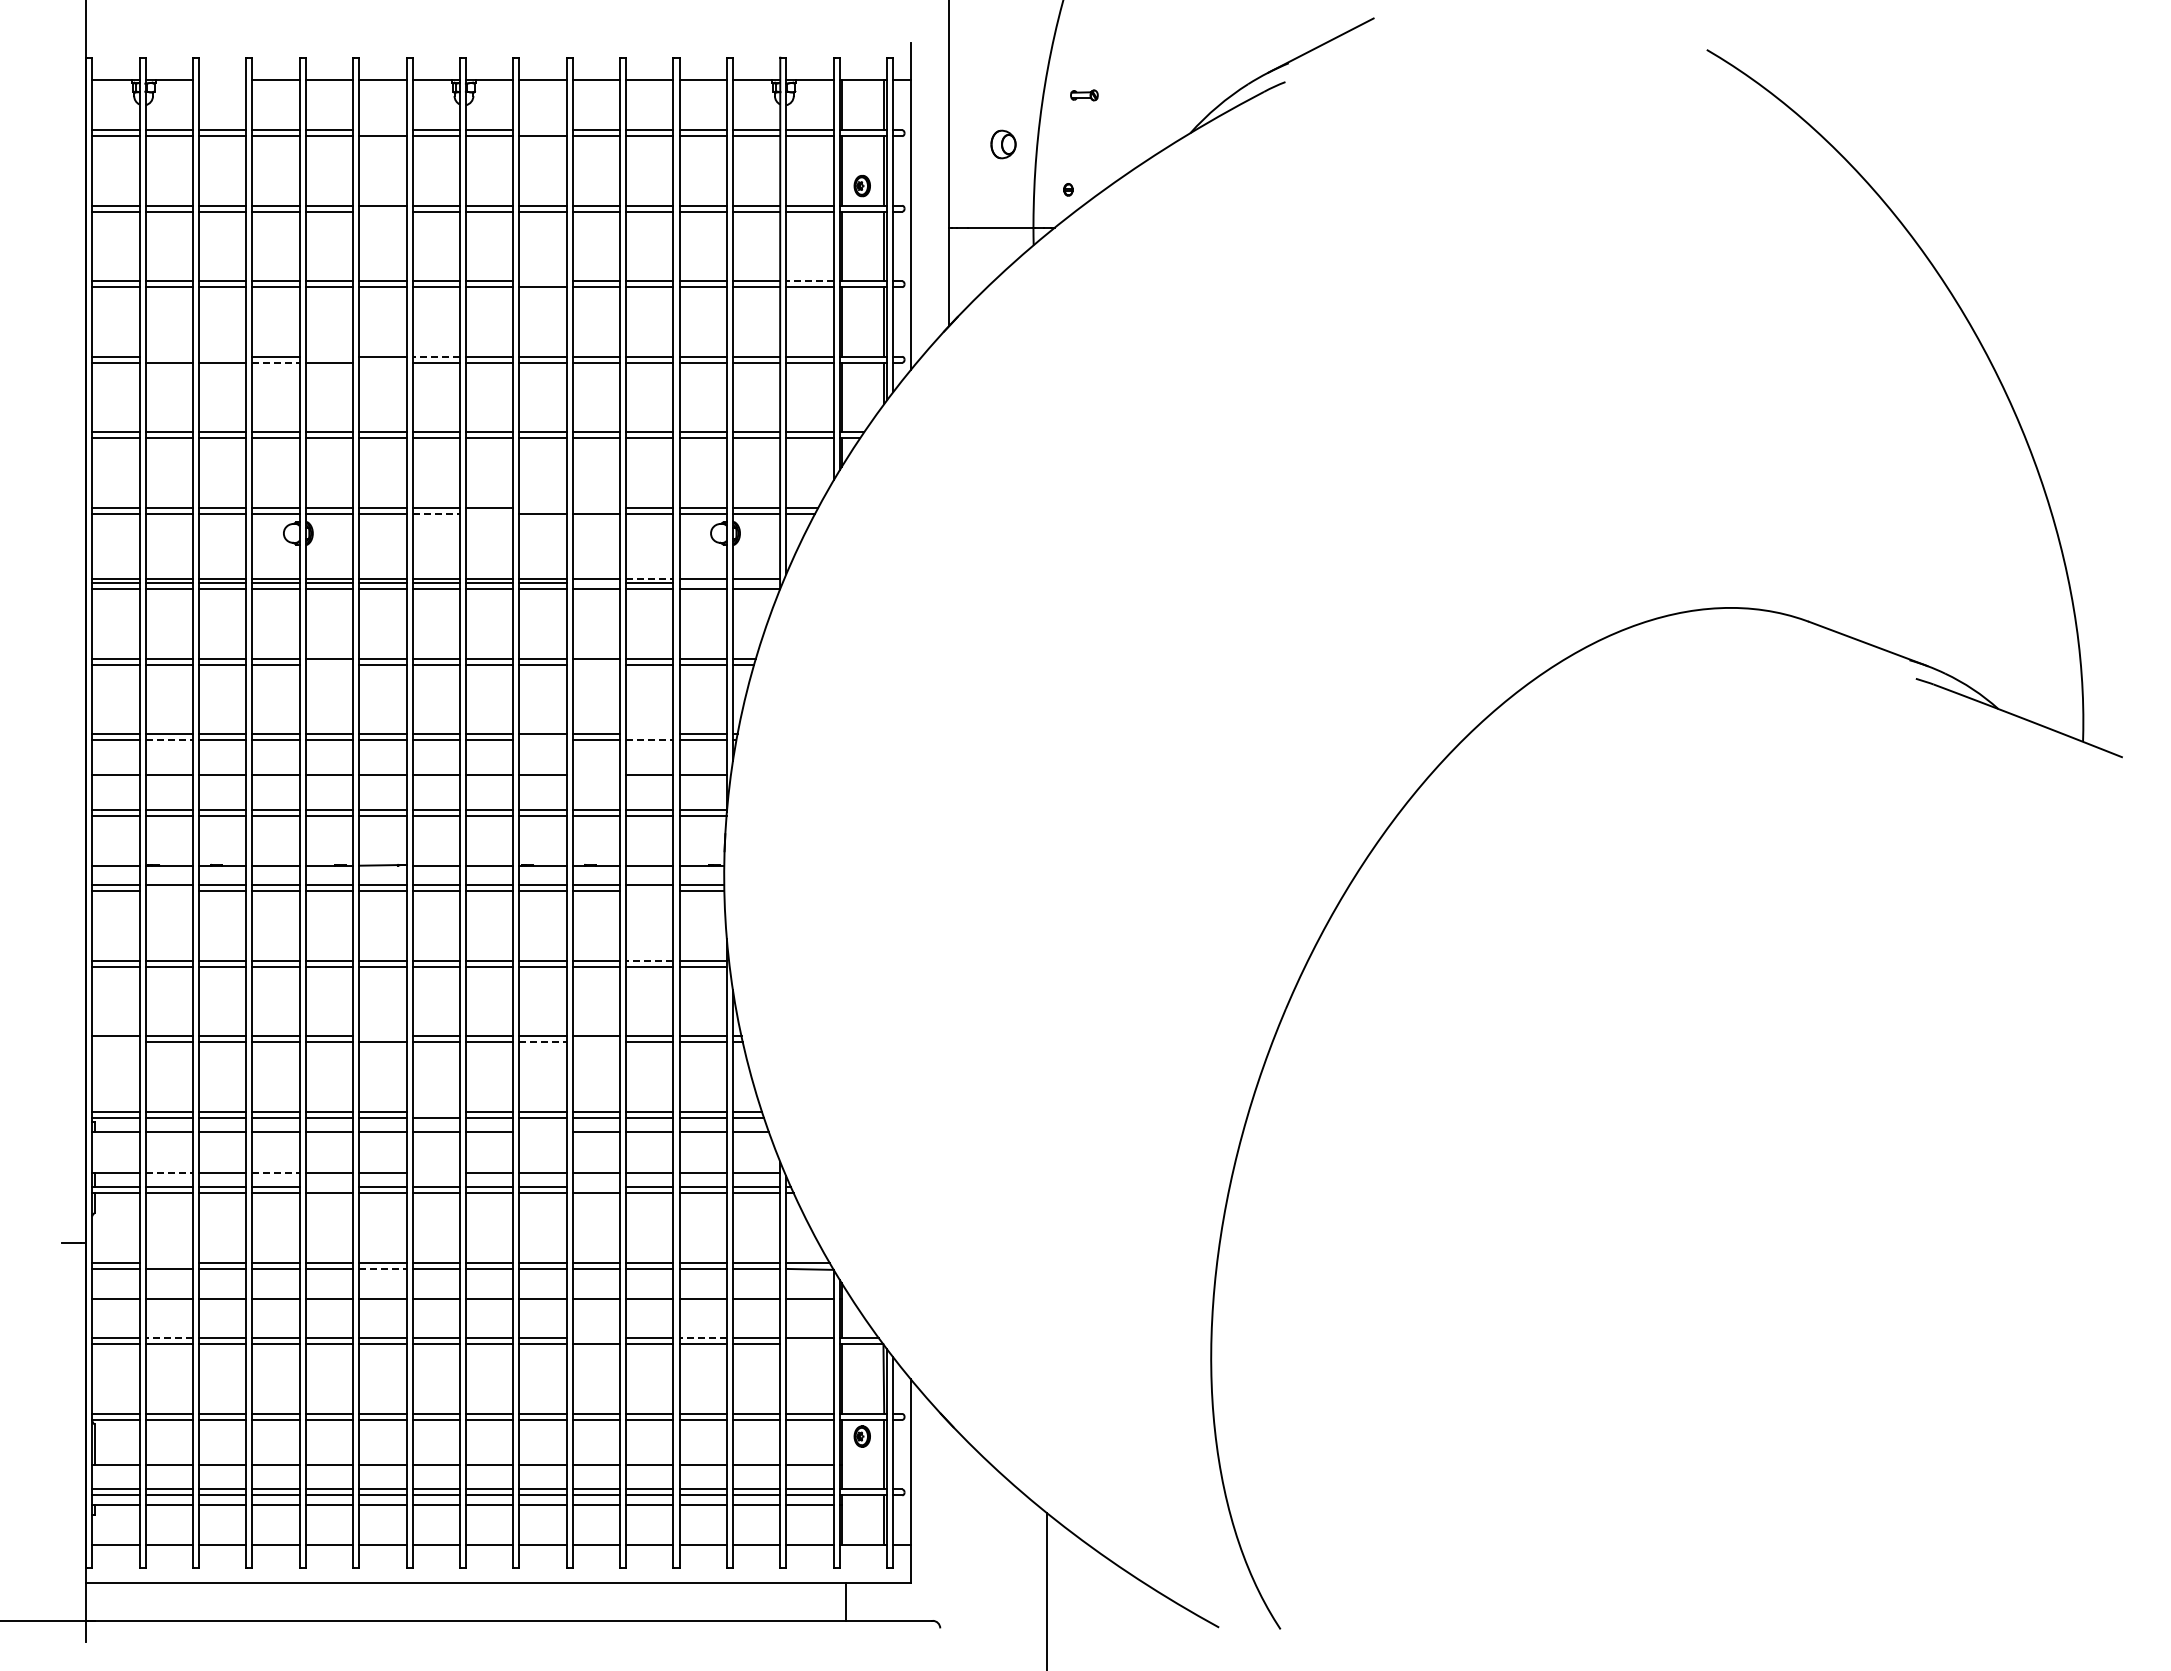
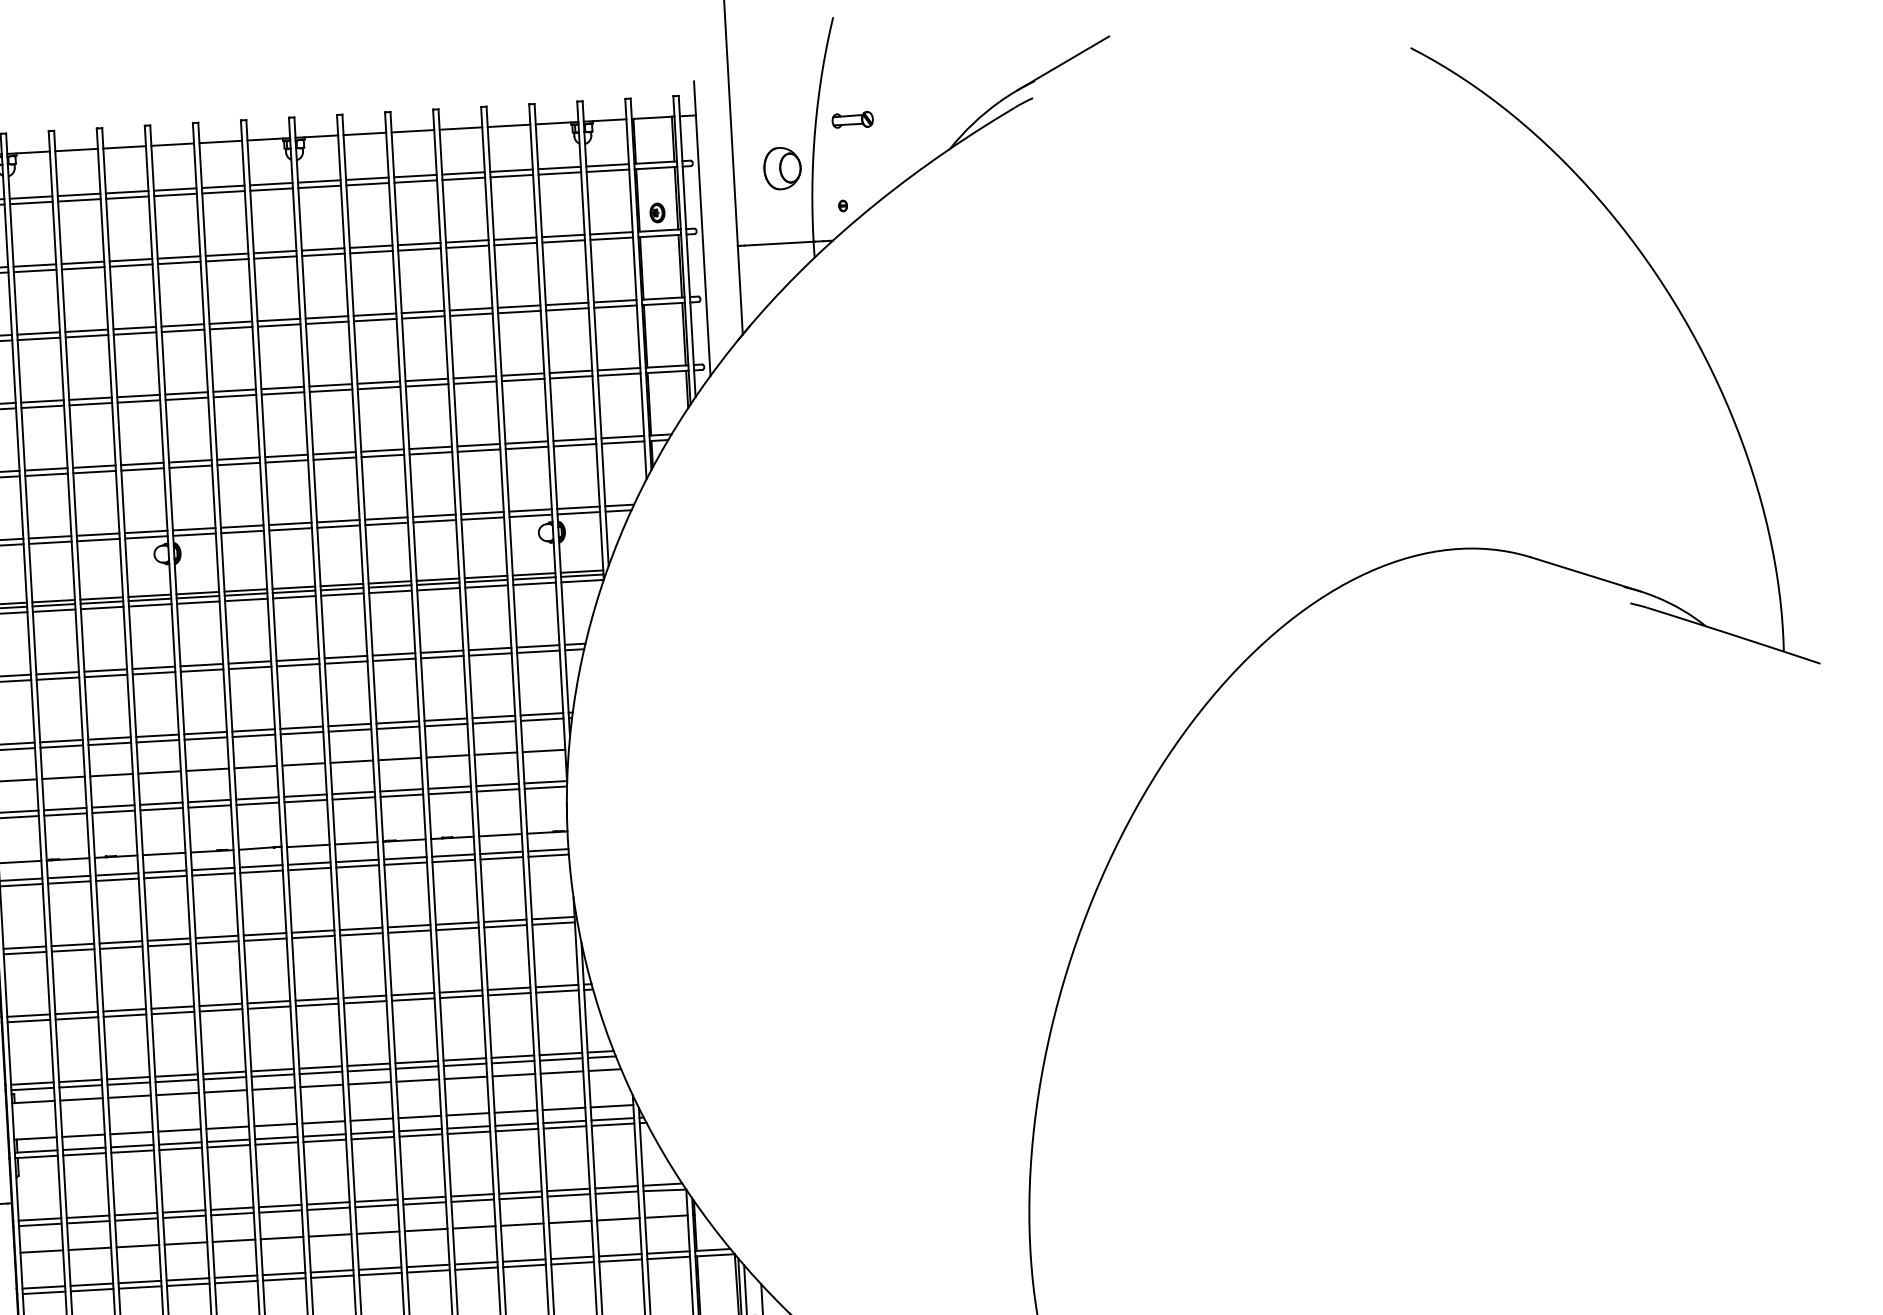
line: (222, 80) -> (76, 150), added
part: (1084, 95) -> (852, 120), size x1.67
line: (382, 130) -> (222, 187), added
line: (542, 130) -> (366, 179), added
part: (1003, 144) -> (782, 168), size x1.67
line: (382, 211) -> (227, 260), added
line: (542, 281) -> (374, 314), added
line: (809, 281) -> (614, 301), dashed -> solid
line: (168, 356) -> (41, 401), added
line: (222, 356) -> (90, 398), added
line: (329, 356) -> (186, 393), added
line: (436, 356) -> (282, 387), dashed -> solid
line: (276, 362) -> (139, 401), dashed -> solid
line: (382, 362) -> (234, 395), added
line: (542, 507) -> (385, 518), added
line: (596, 507) -> (434, 515), added
line: (436, 513) -> (290, 529), dashed -> solid
line: (489, 513) -> (338, 526), added
line: (649, 578) -> (485, 576), dashed -> solid
line: (596, 583) -> (438, 583), added
line: (702, 583) -> (533, 578), added
line: (756, 583) -> (582, 575), added
line: (329, 664) -> (202, 670), added
line: (596, 664) -> (442, 656), added
line: (649, 734) -> (493, 717), added
line: (169, 740) -> (62, 746), dashed -> solid
line: (542, 740) -> (397, 727), added
line: (649, 740) -> (493, 722), dashed -> solid
line: (596, 775) -> (447, 756), added
line: (168, 891) -> (68, 882), added
line: (649, 891) -> (501, 858), added
line: (649, 960) -> (504, 920), dashed -> solid
line: (382, 1036) -> (268, 1002), added
line: (115, 1042) -> (28, 1021), added
line: (543, 1042) -> (413, 999), dashed -> solid
line: (596, 1042) -> (461, 996), added
line: (435, 1111) -> (320, 1067), added
line: (542, 1132) -> (417, 1080), added
line: (169, 1172) -> (83, 1135), dashed -> solid
line: (276, 1172) -> (180, 1130), dashed -> solid
line: (435, 1172) -> (323, 1122), added
line: (329, 1187) -> (228, 1140), added
line: (596, 1187) -> (468, 1127), added
line: (168, 1262) -> (87, 1216), added
line: (382, 1268) -> (280, 1211), dashed -> solid
line: (169, 1338) -> (92, 1284), dashed -> solid
line: (596, 1338) -> (476, 1263), added
line: (703, 1338) -> (572, 1257), dashed -> solid
line: (809, 1344) -> (668, 1257), added

